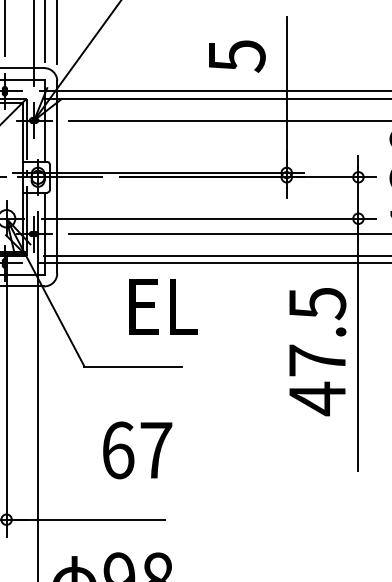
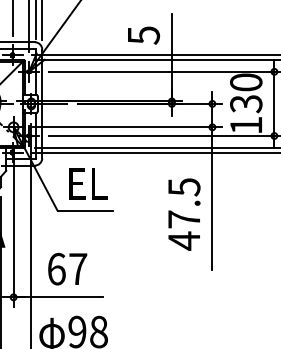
text: (163, 305) -> (88, 183), moved
text: (317, 351) -> (184, 214), moved
text: (137, 449) -> (67, 268), moved

